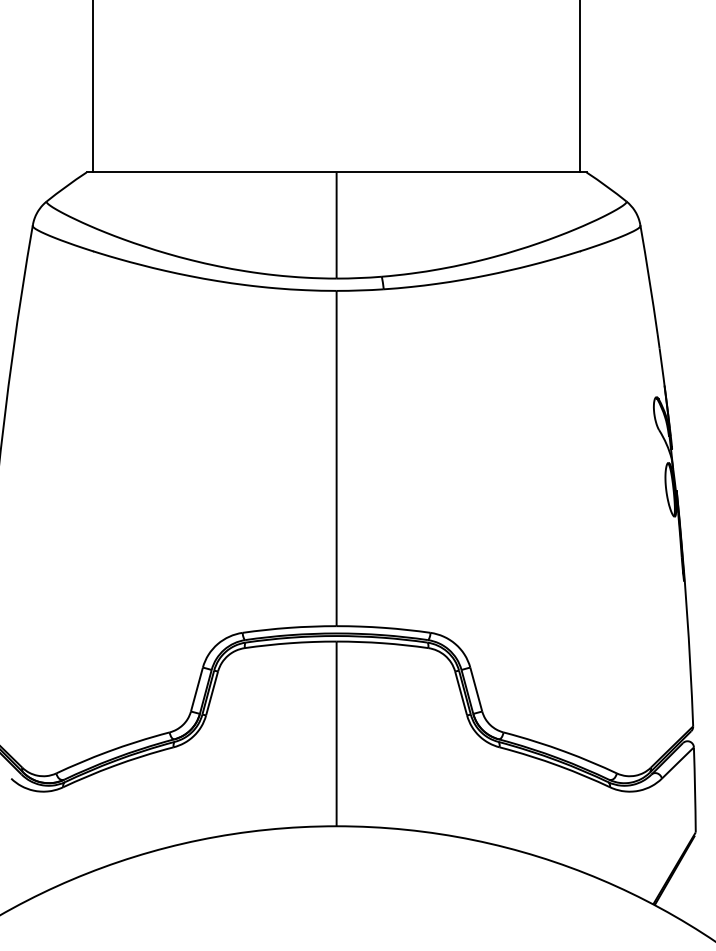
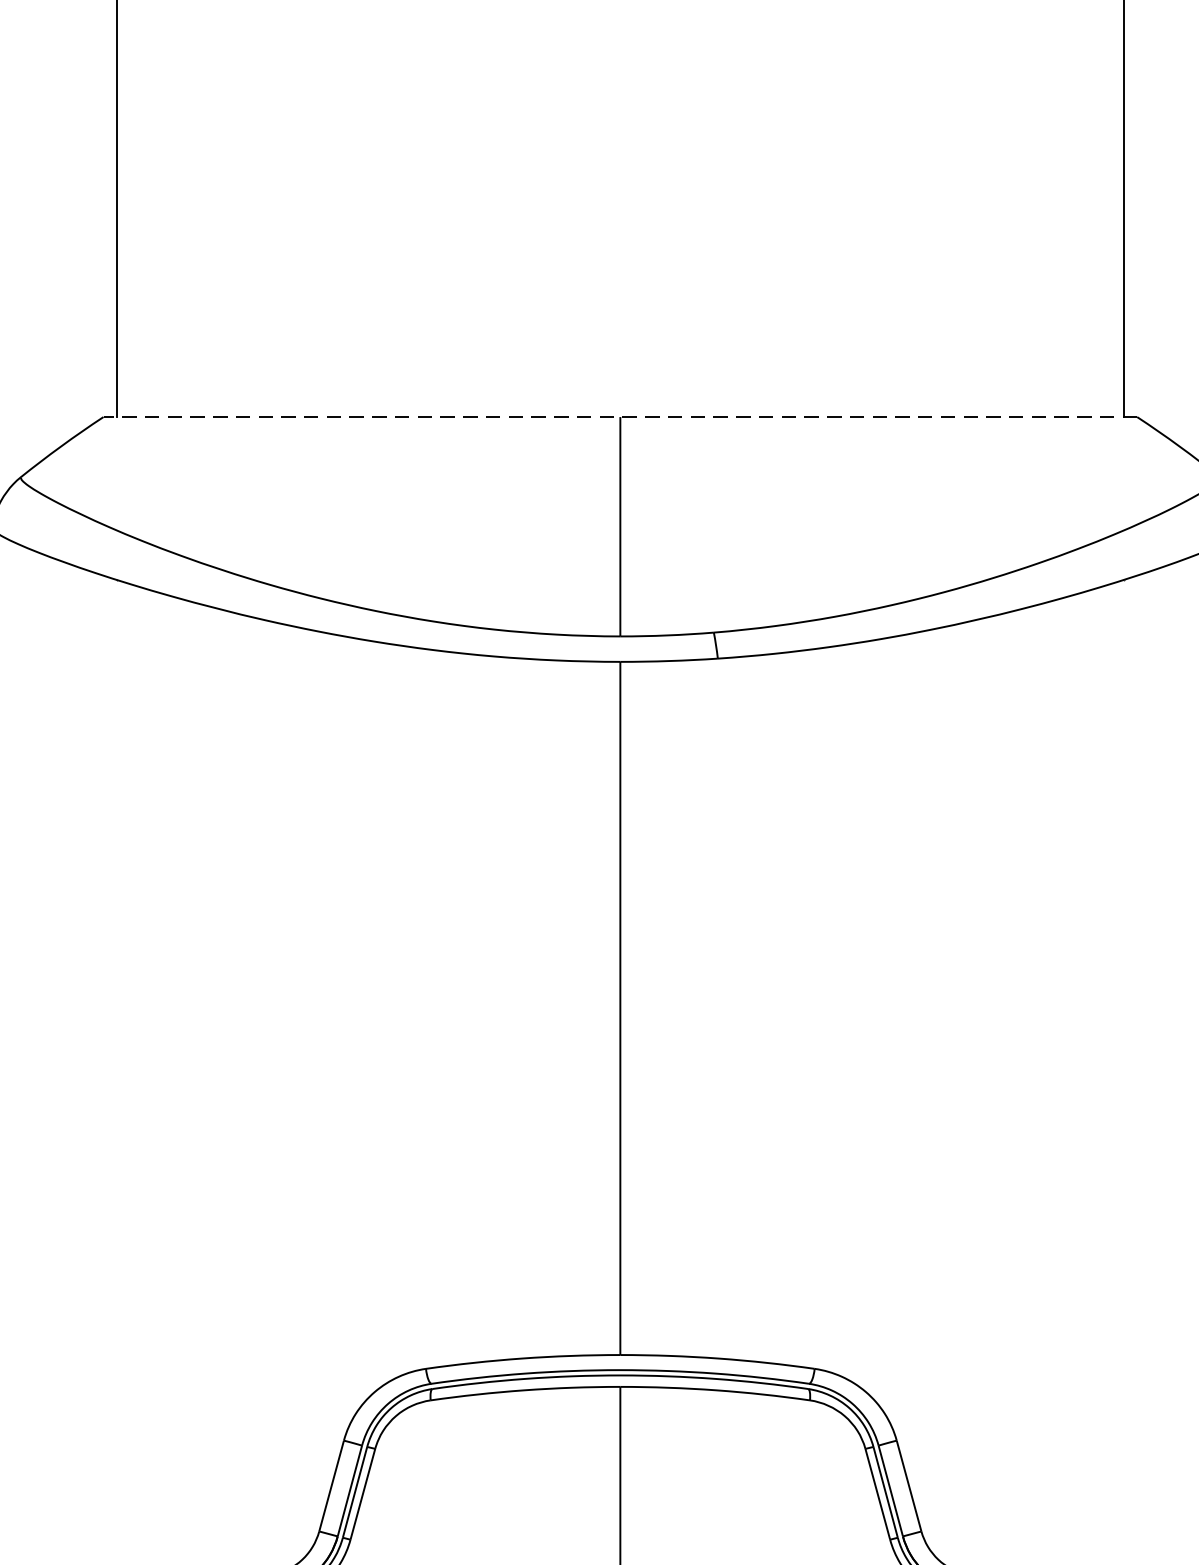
line: (336, 172) -> (620, 417), solid -> dashed

